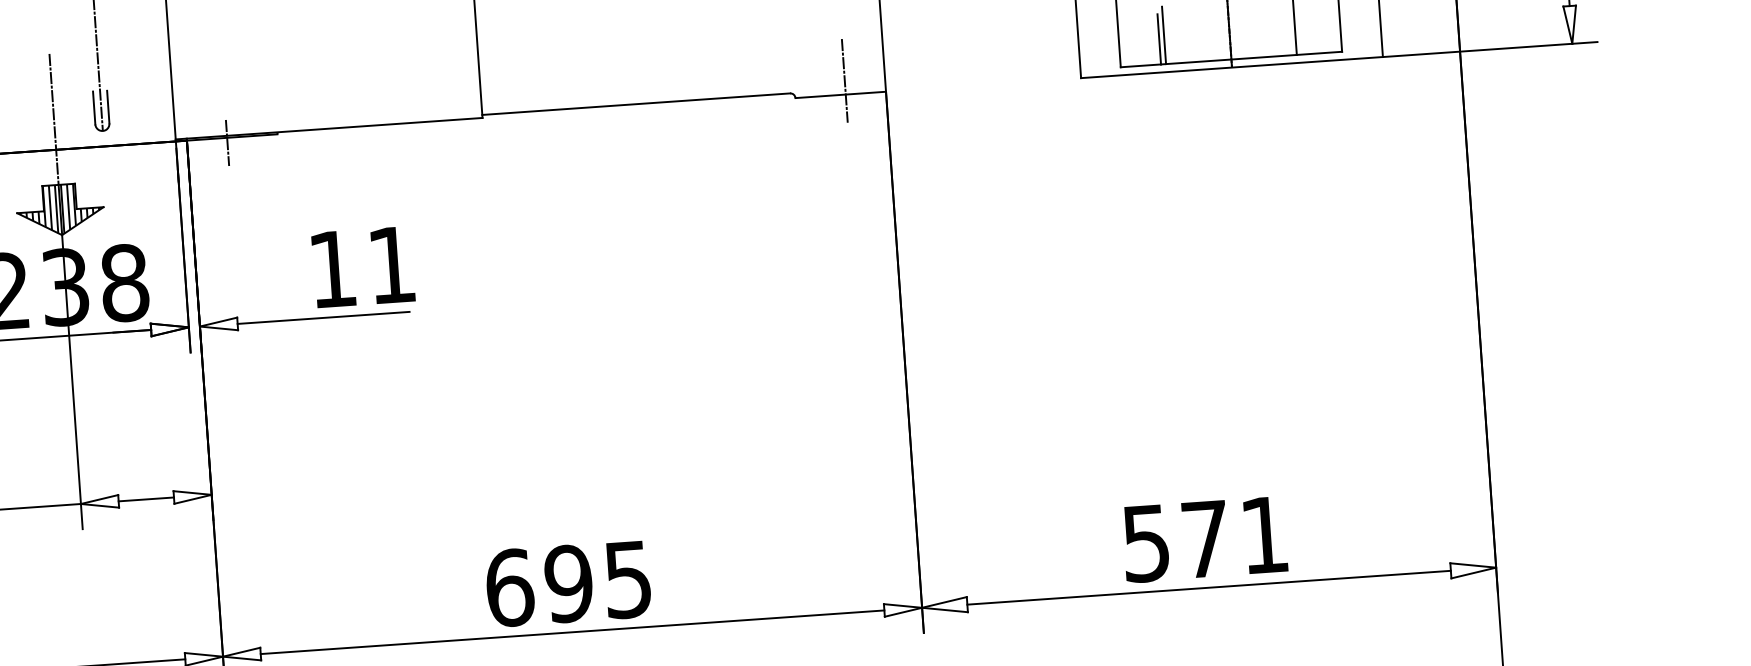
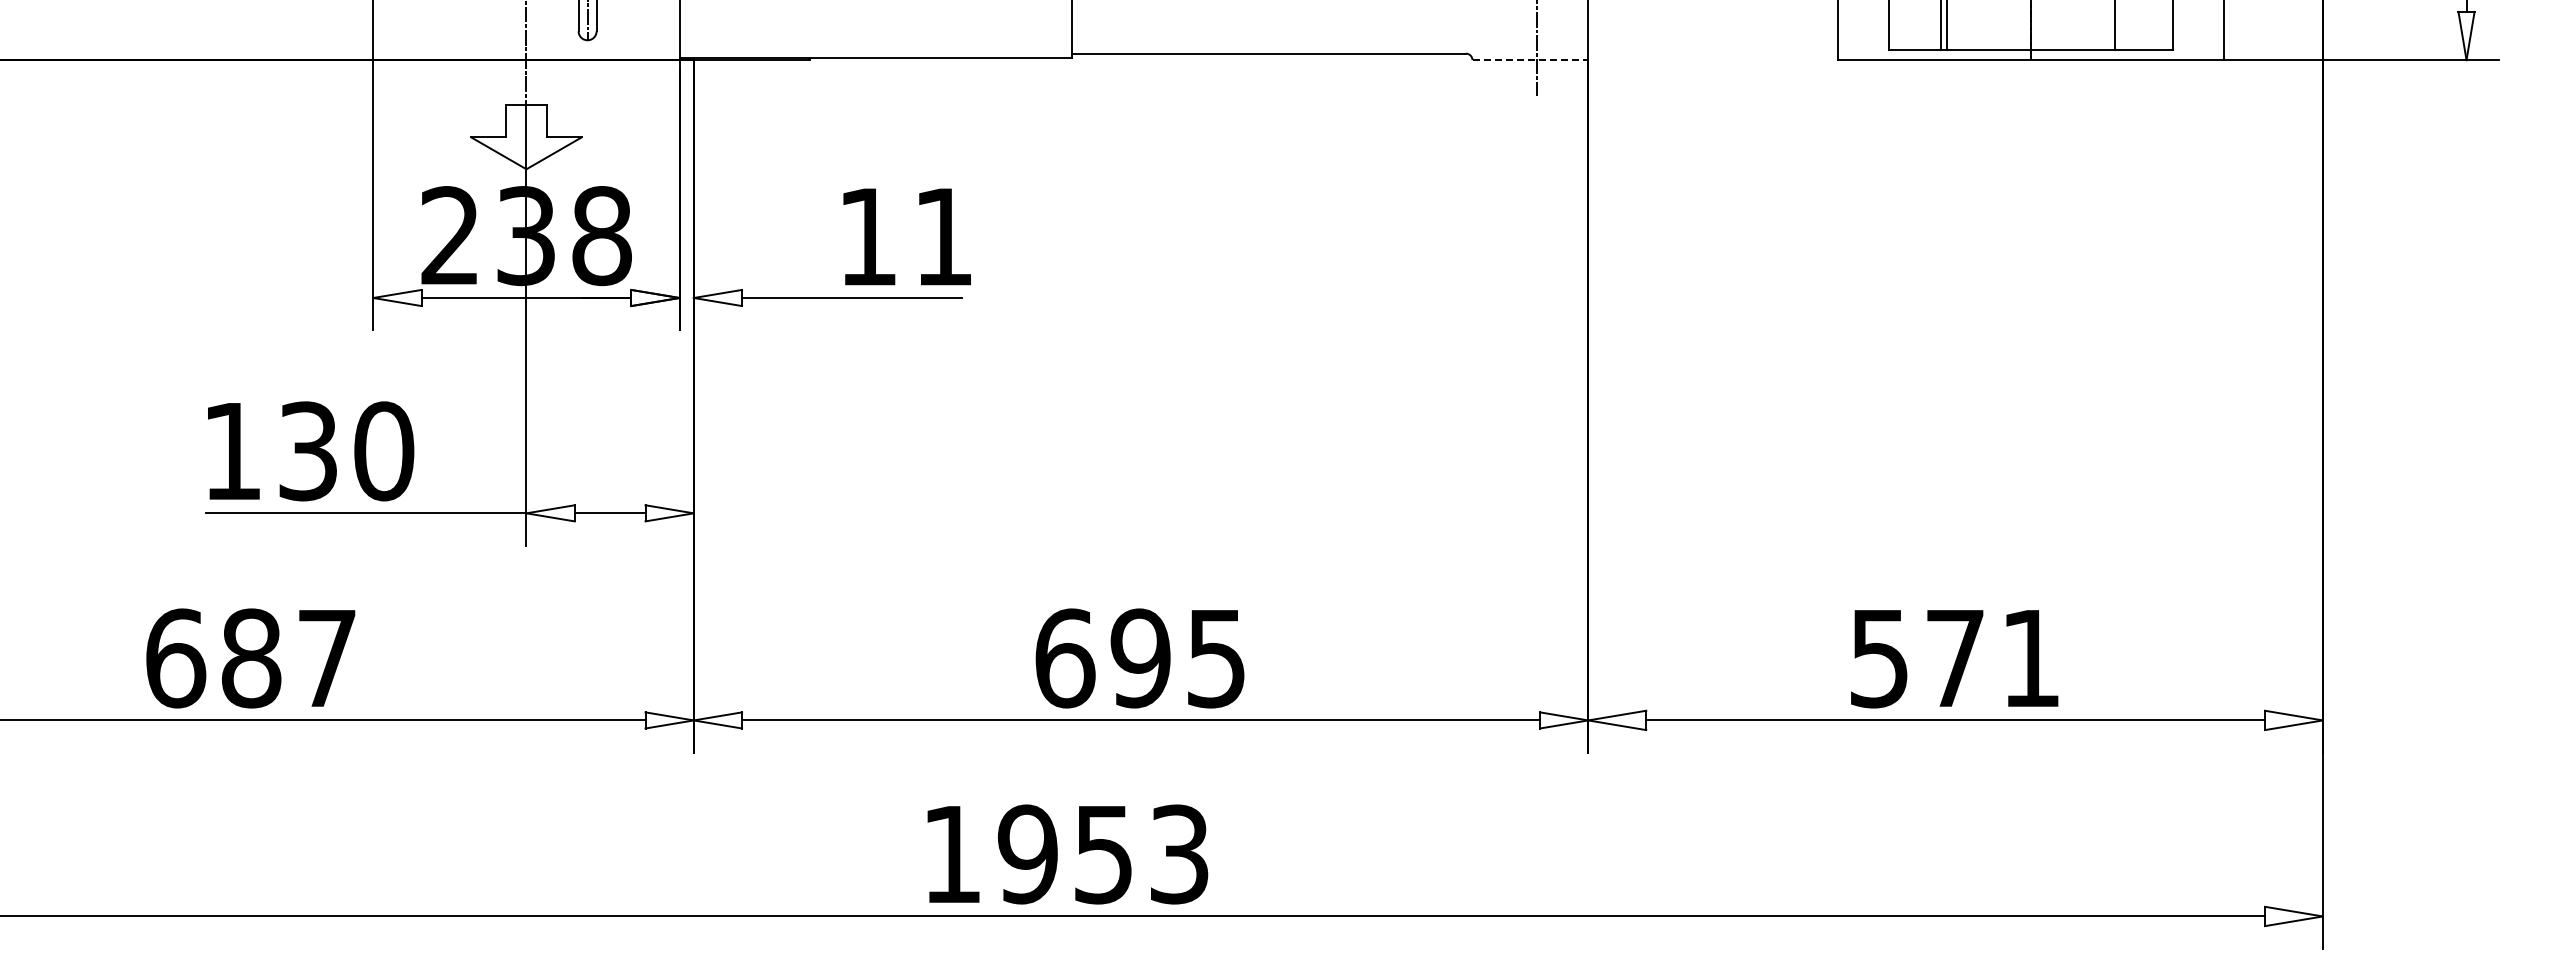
line: (840, 95) -> (1530, 60), solid -> dashed
line: (227, 142) -> (745, 66), removed
hatch: (59, 209) -> (525, 136), removed

